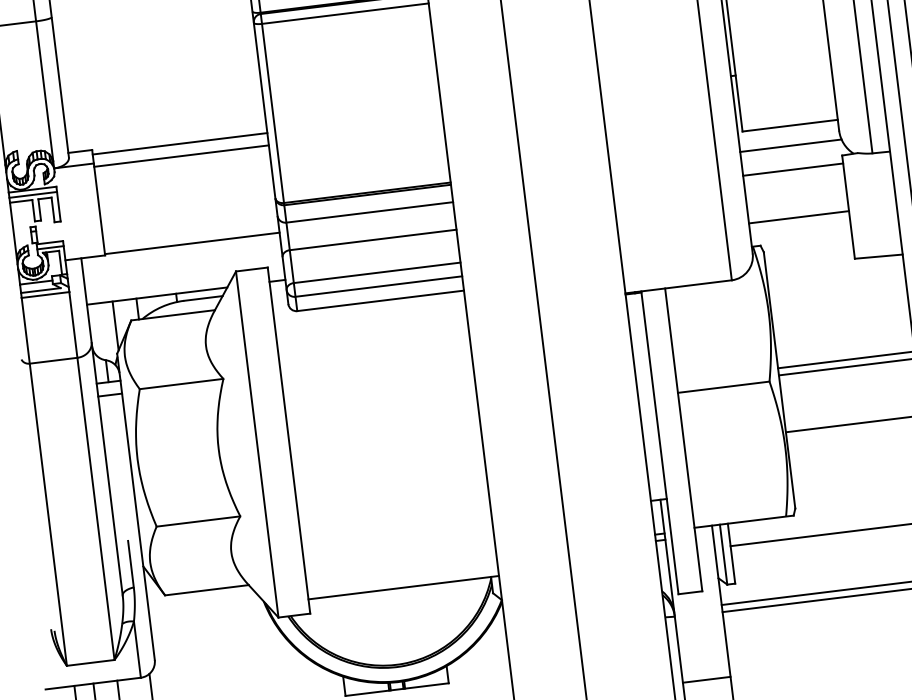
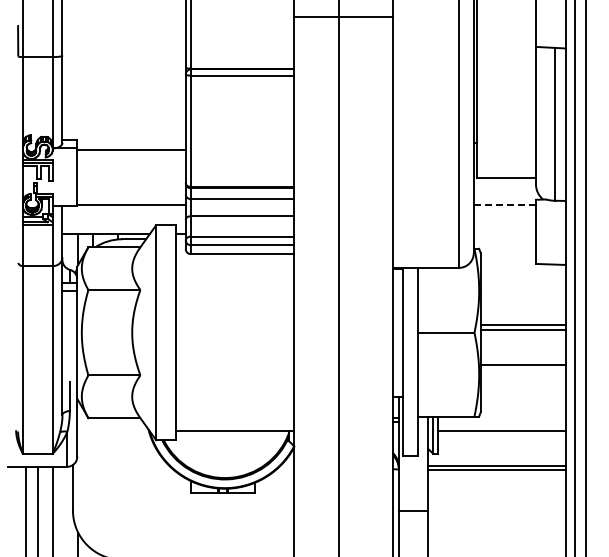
line: (179, 143) -> (131, 142), removed
line: (789, 145) -> (504, 189), removed
line: (792, 169) -> (504, 204), solid -> dashed
line: (798, 217) -> (504, 234), removed

